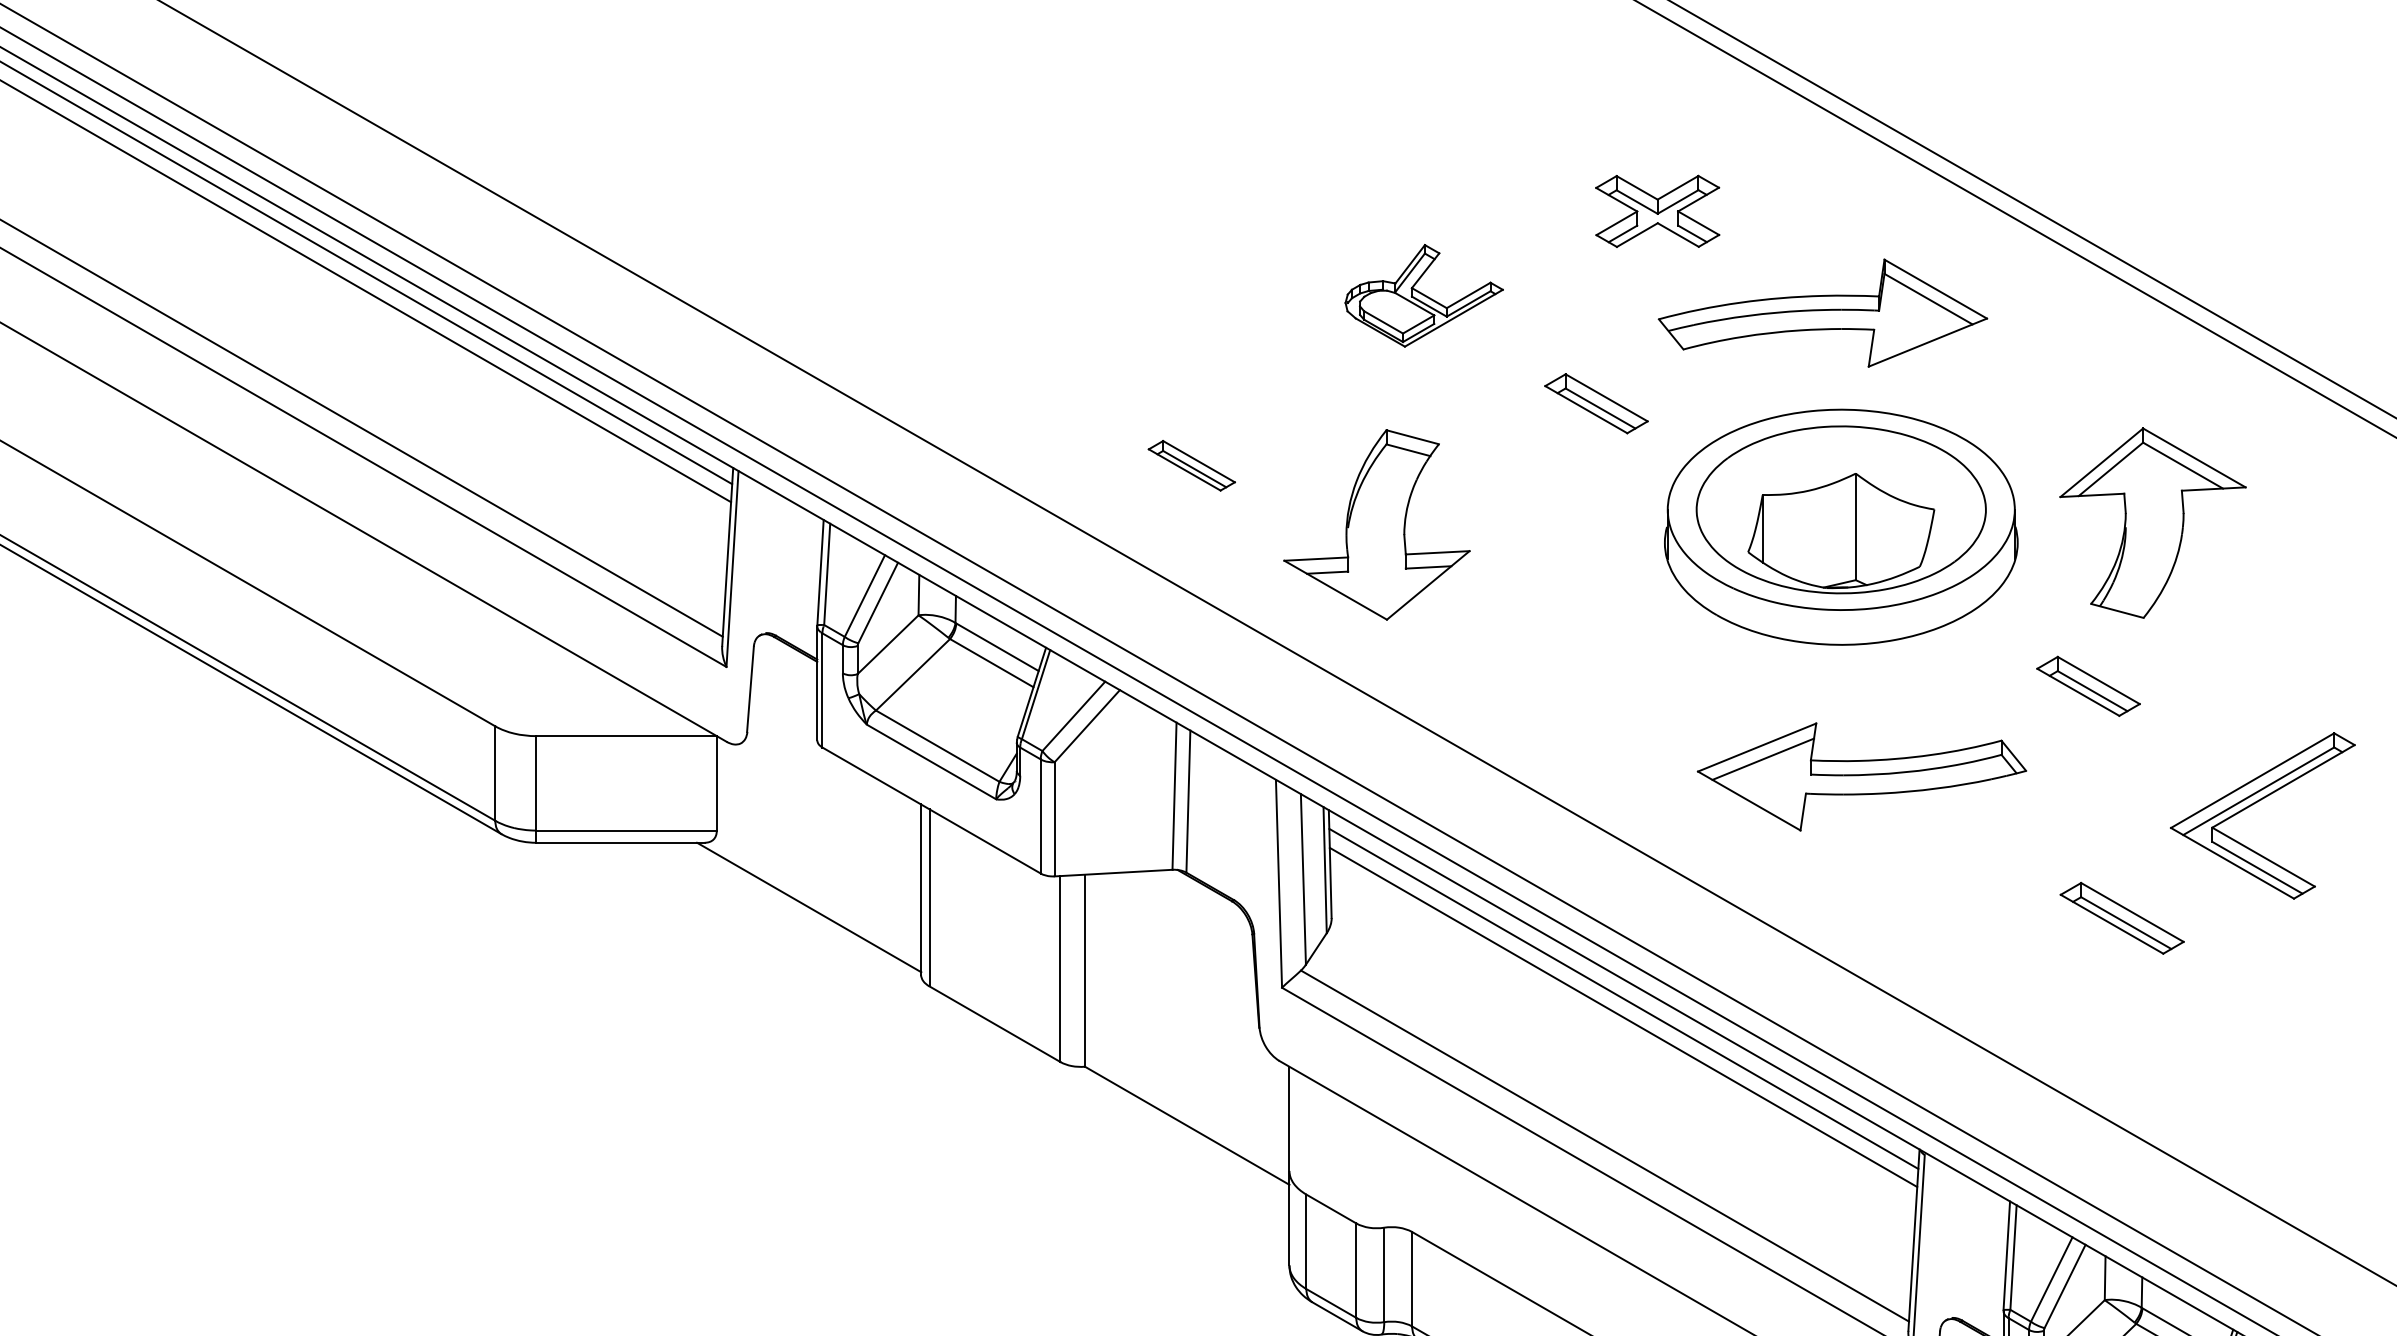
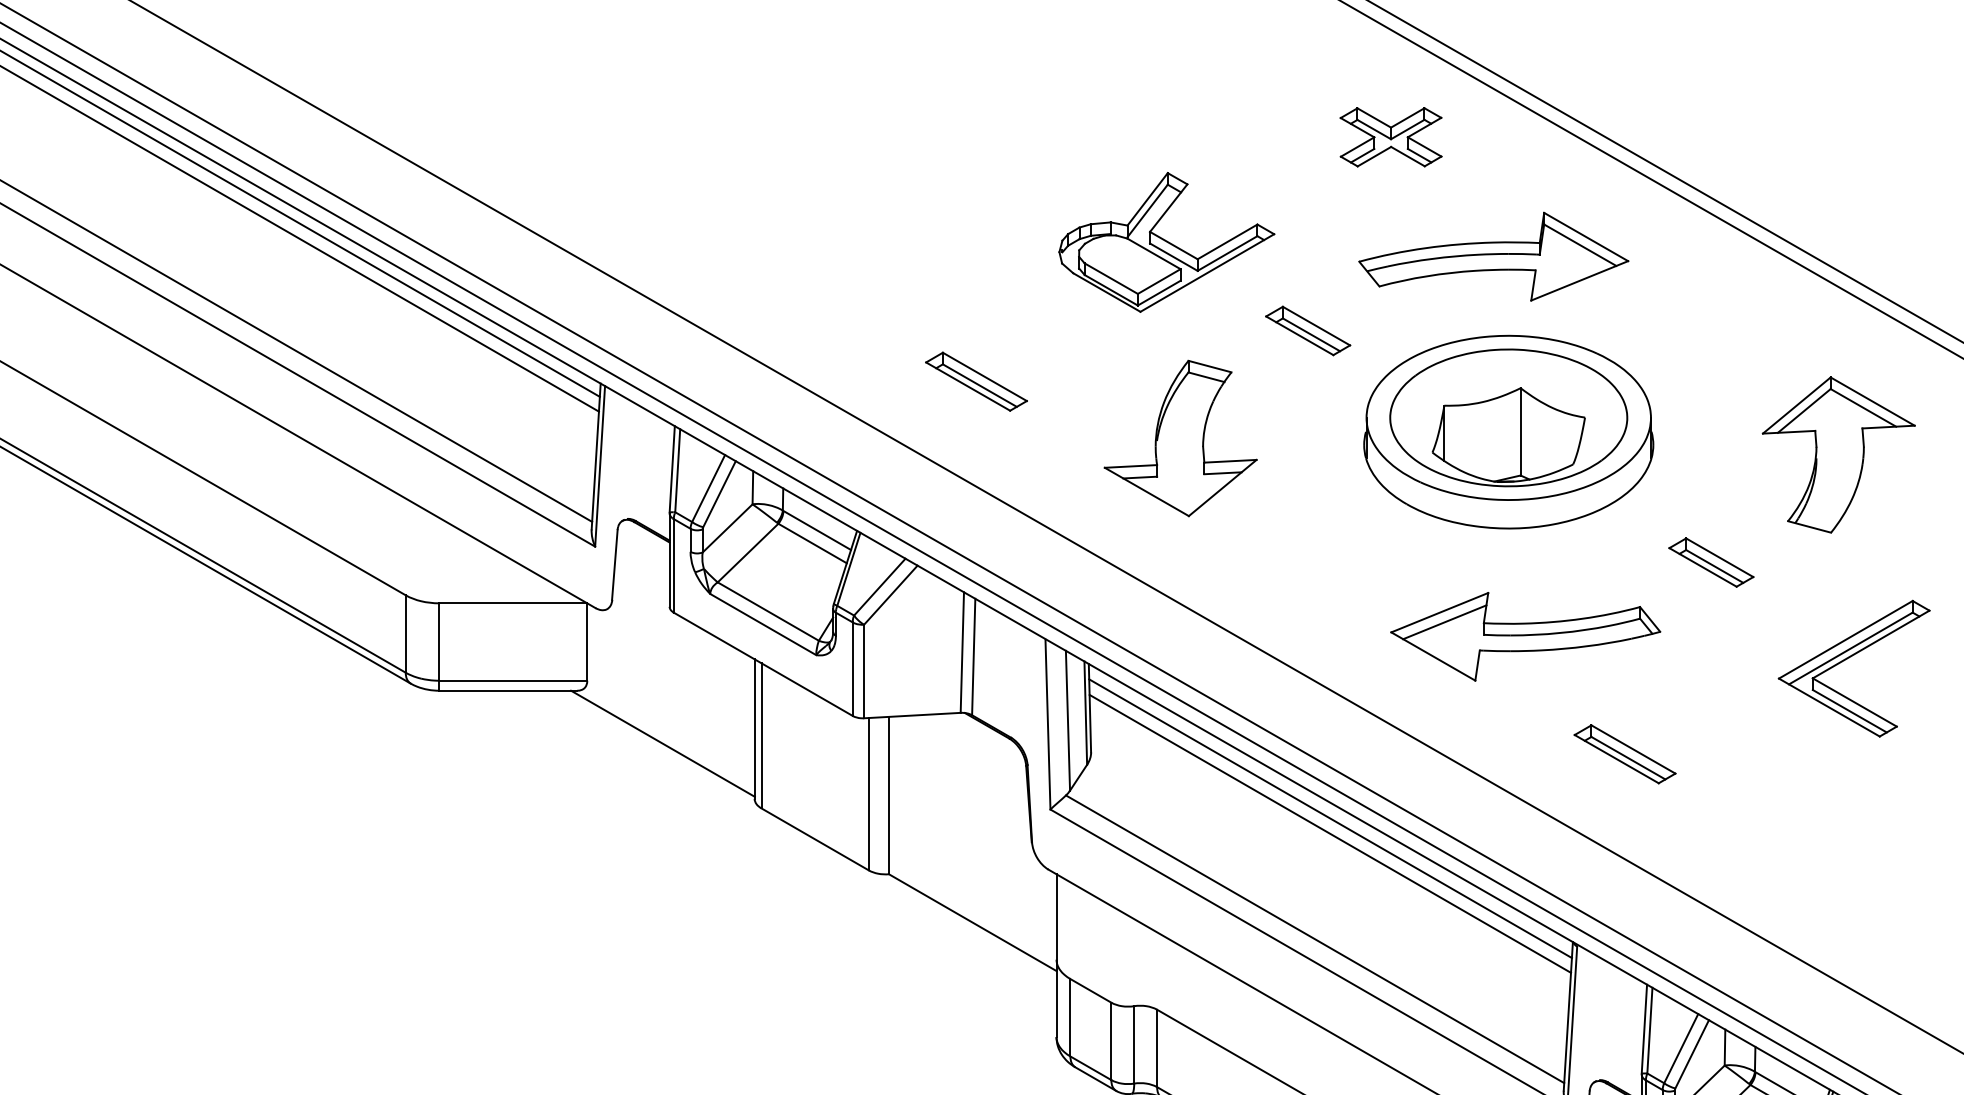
part: (1657, 210) -> (1390, 136), moved
part: (1424, 295) -> (1167, 242), size x1.67
part: (1191, 465) -> (976, 381), size x1.43
part: (2152, 522) -> (1838, 454), moved
part: (1376, 524) -> (1180, 438), moved
part: (2121, 917) -> (1624, 753), moved

